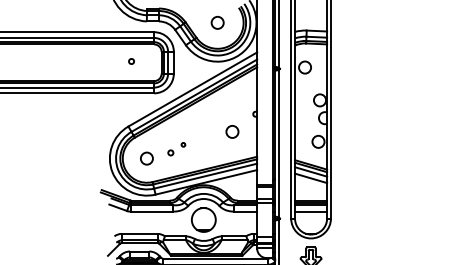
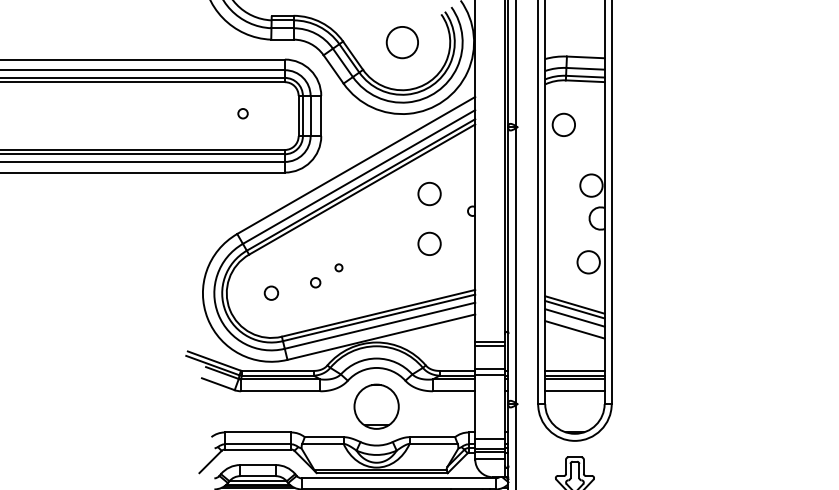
circle: (217, 22) -> (401, 41), size x1.4
circle: (232, 104) -> (429, 193), added
circle: (146, 158) -> (270, 293), size x0.6

